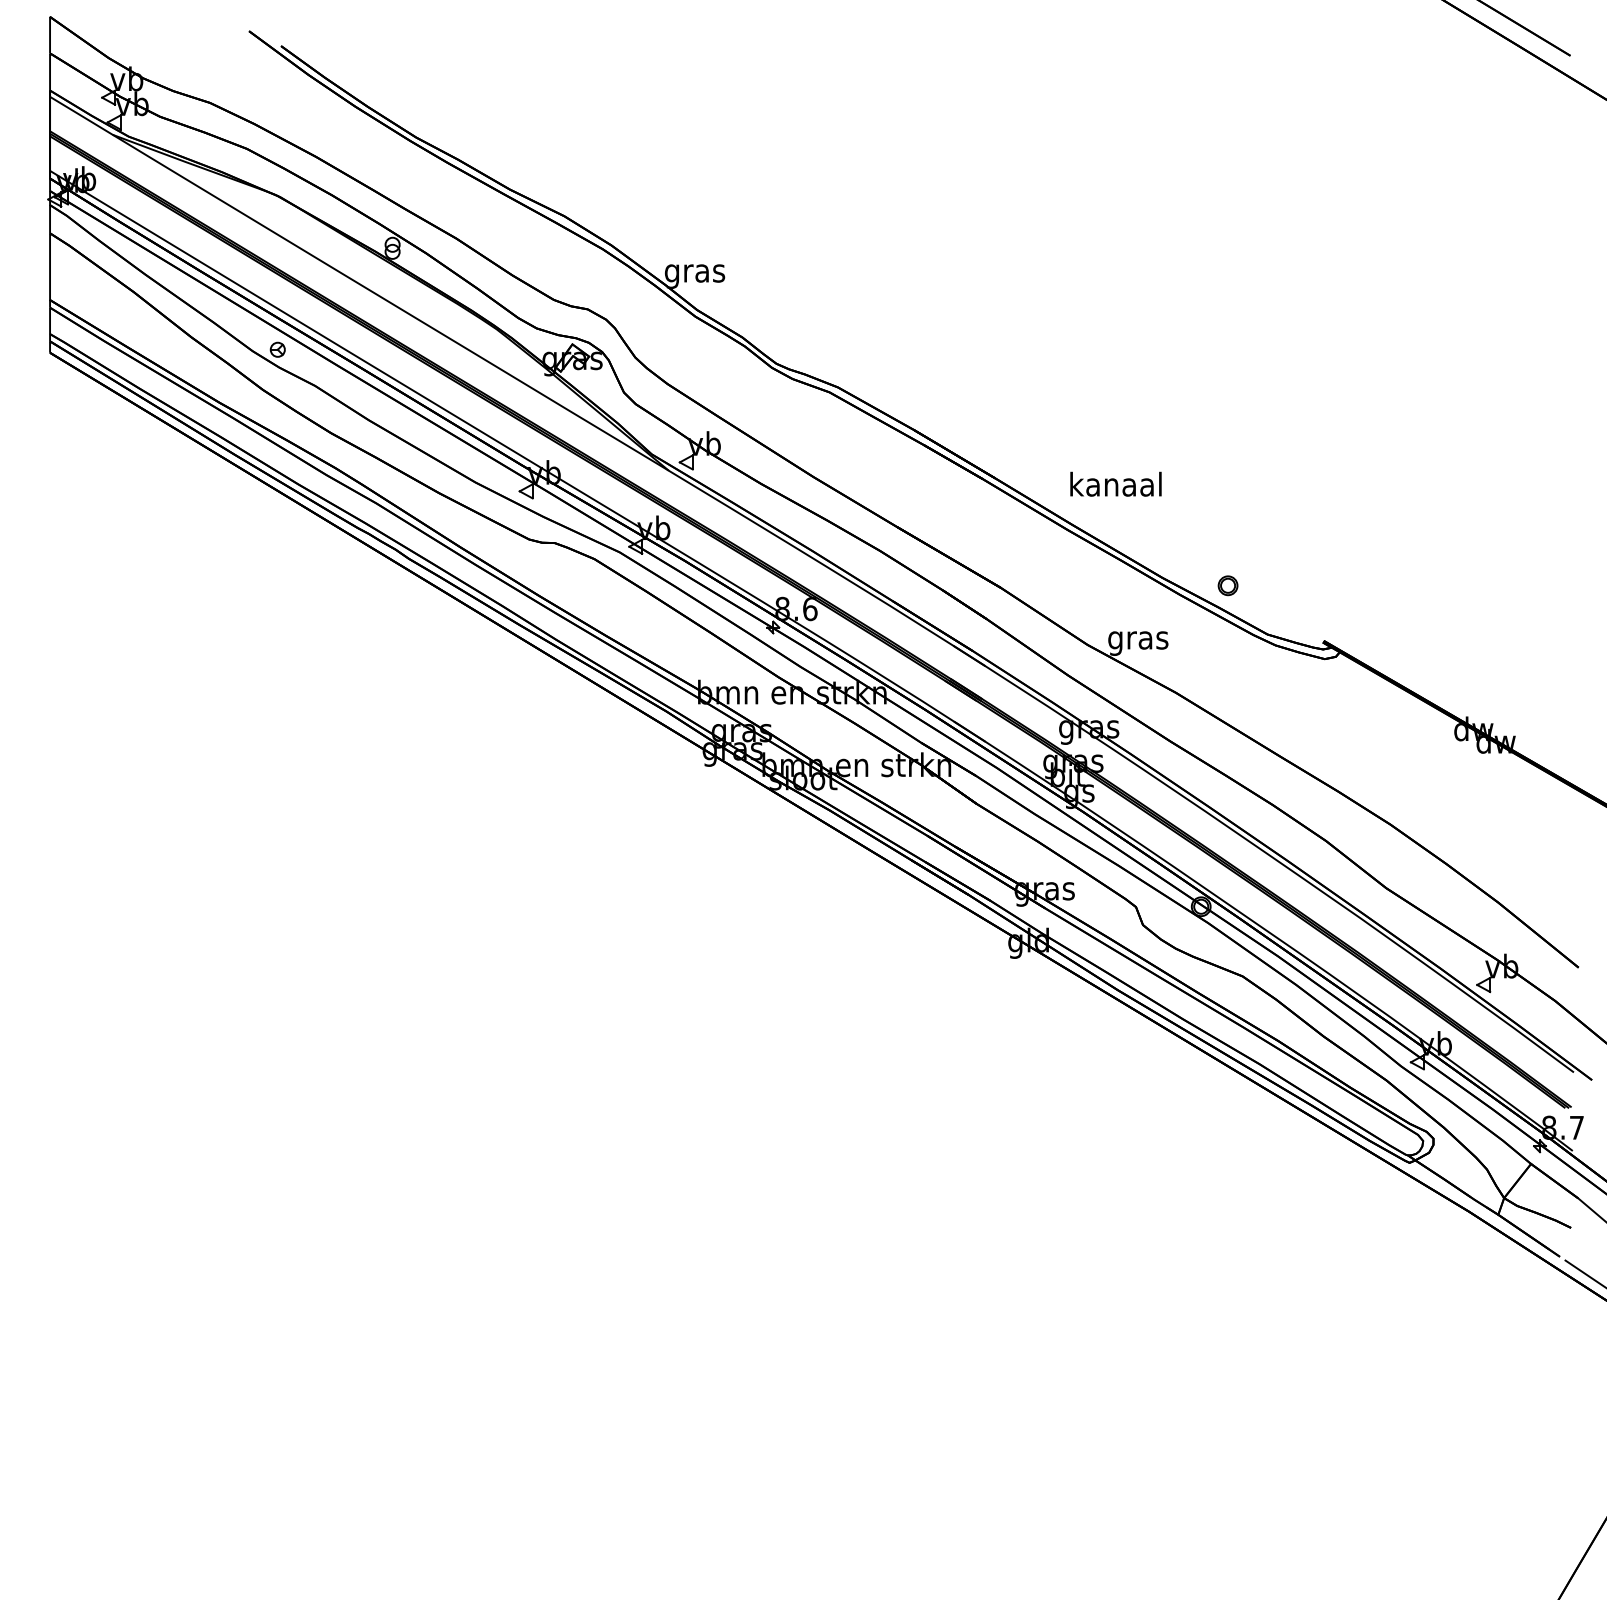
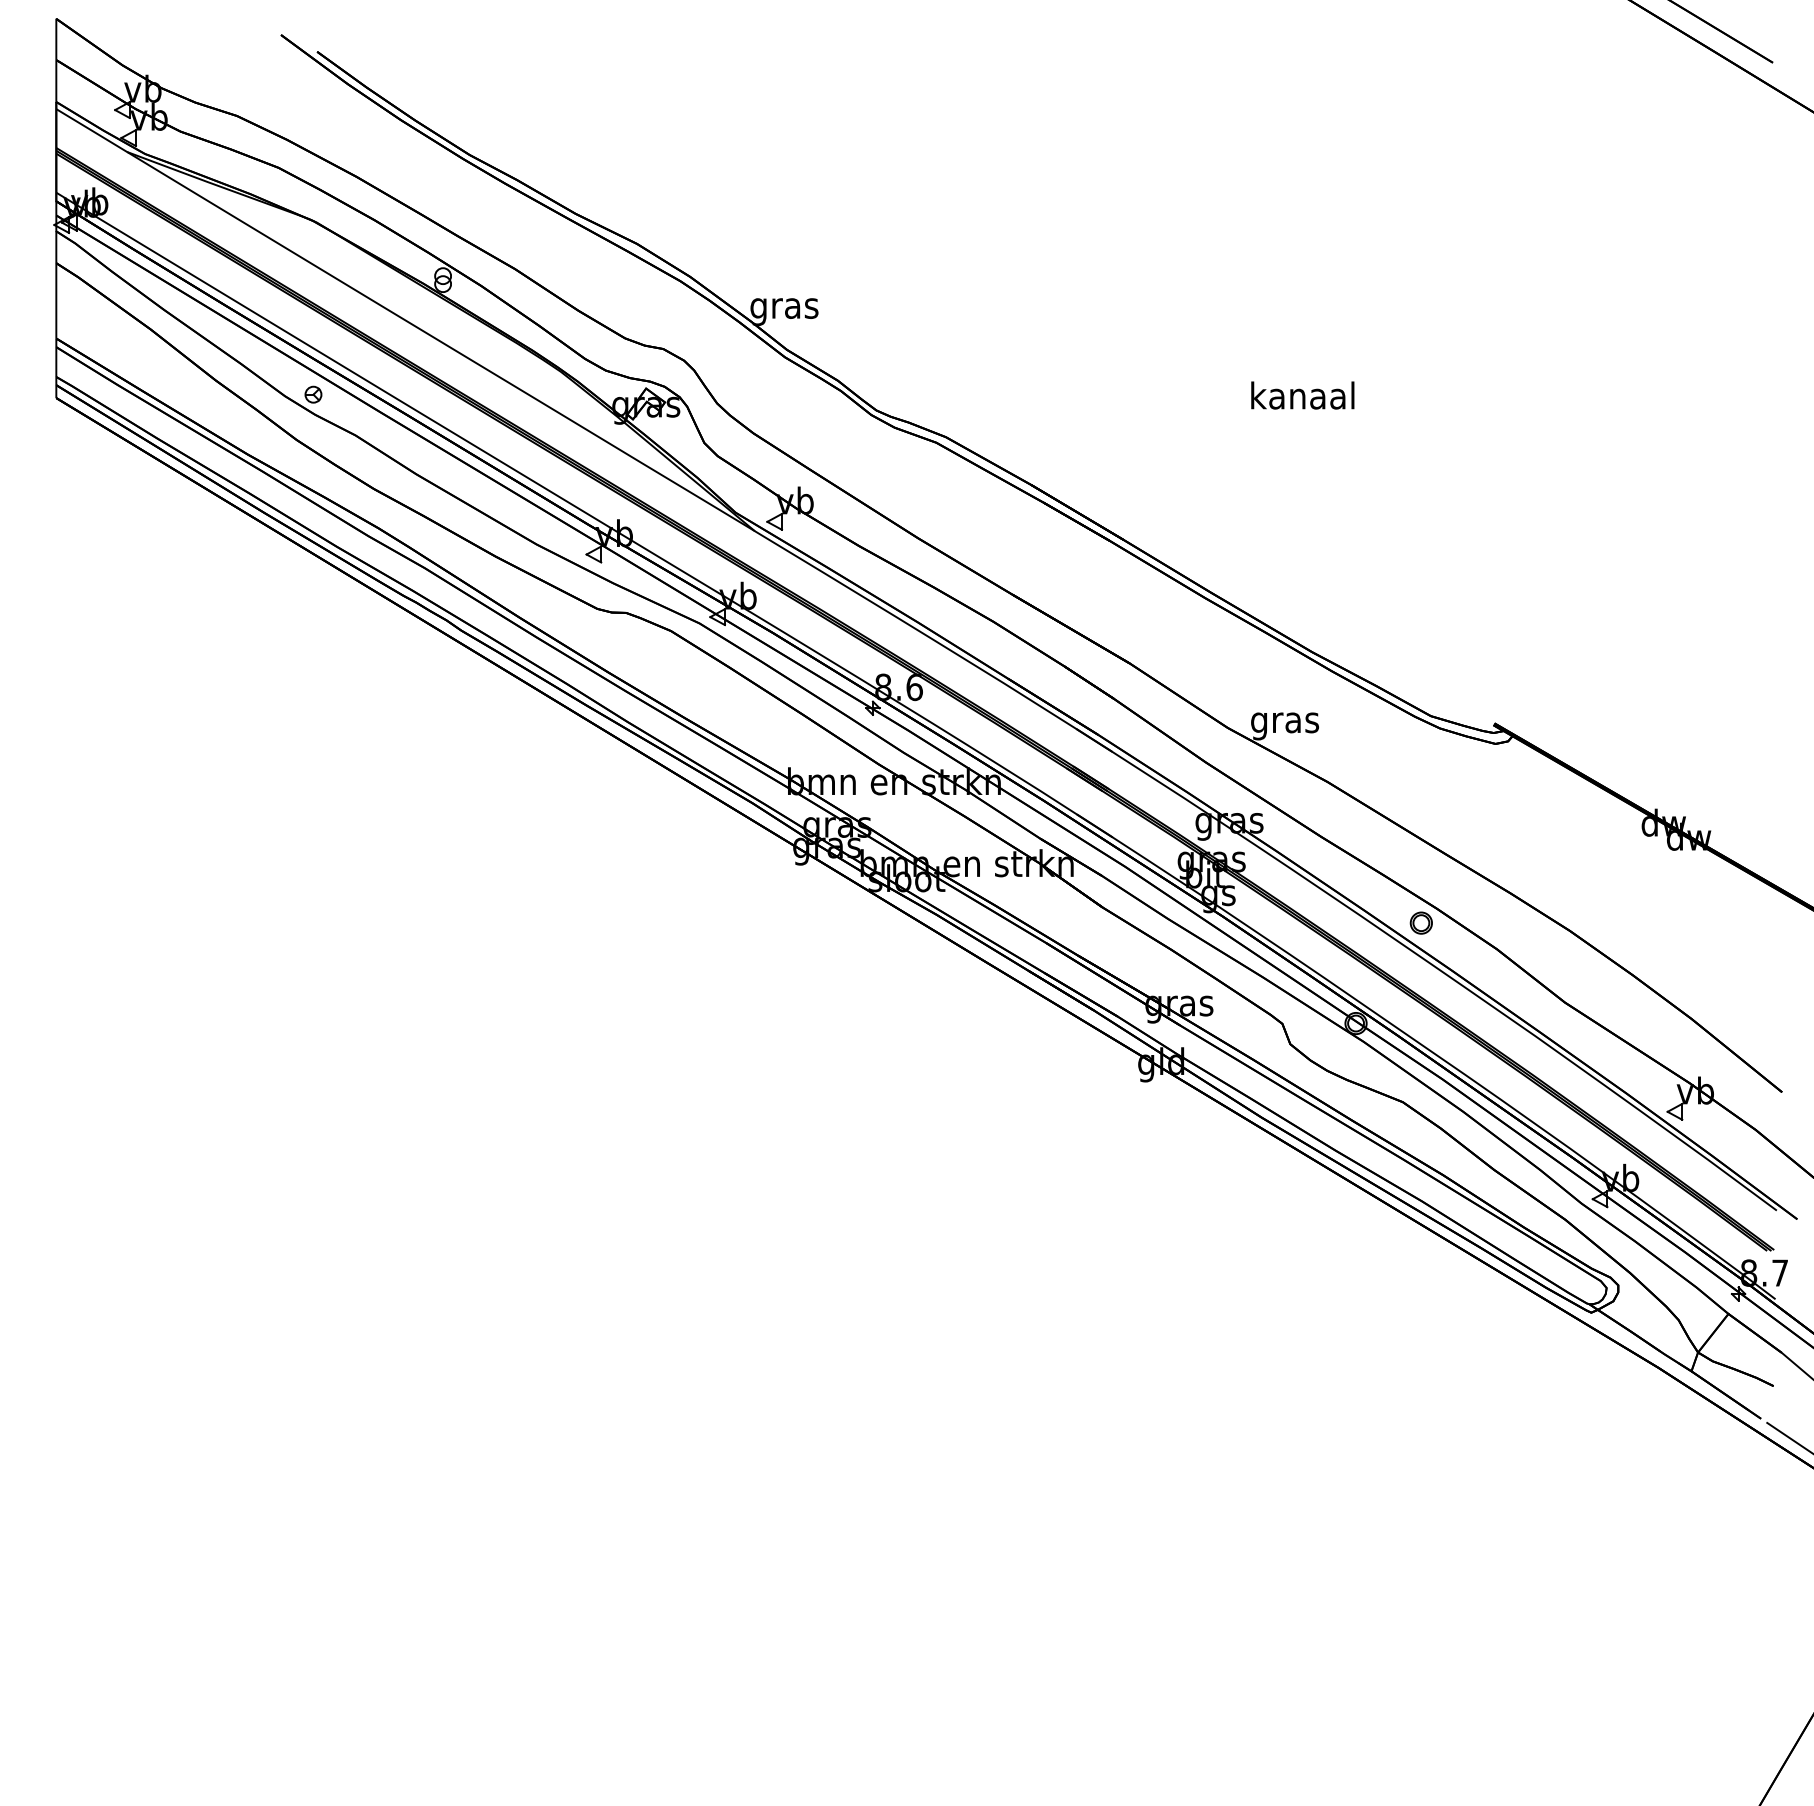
text: (1115, 484) -> (1302, 395), moved
part: (1227, 585) -> (1420, 922), moved

